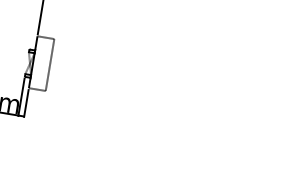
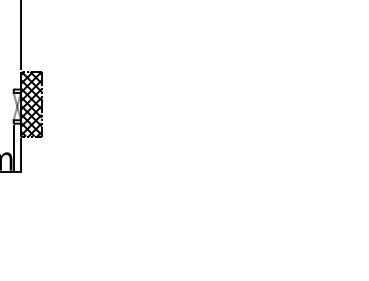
hatch: (41, 62) -> (30, 103), added

